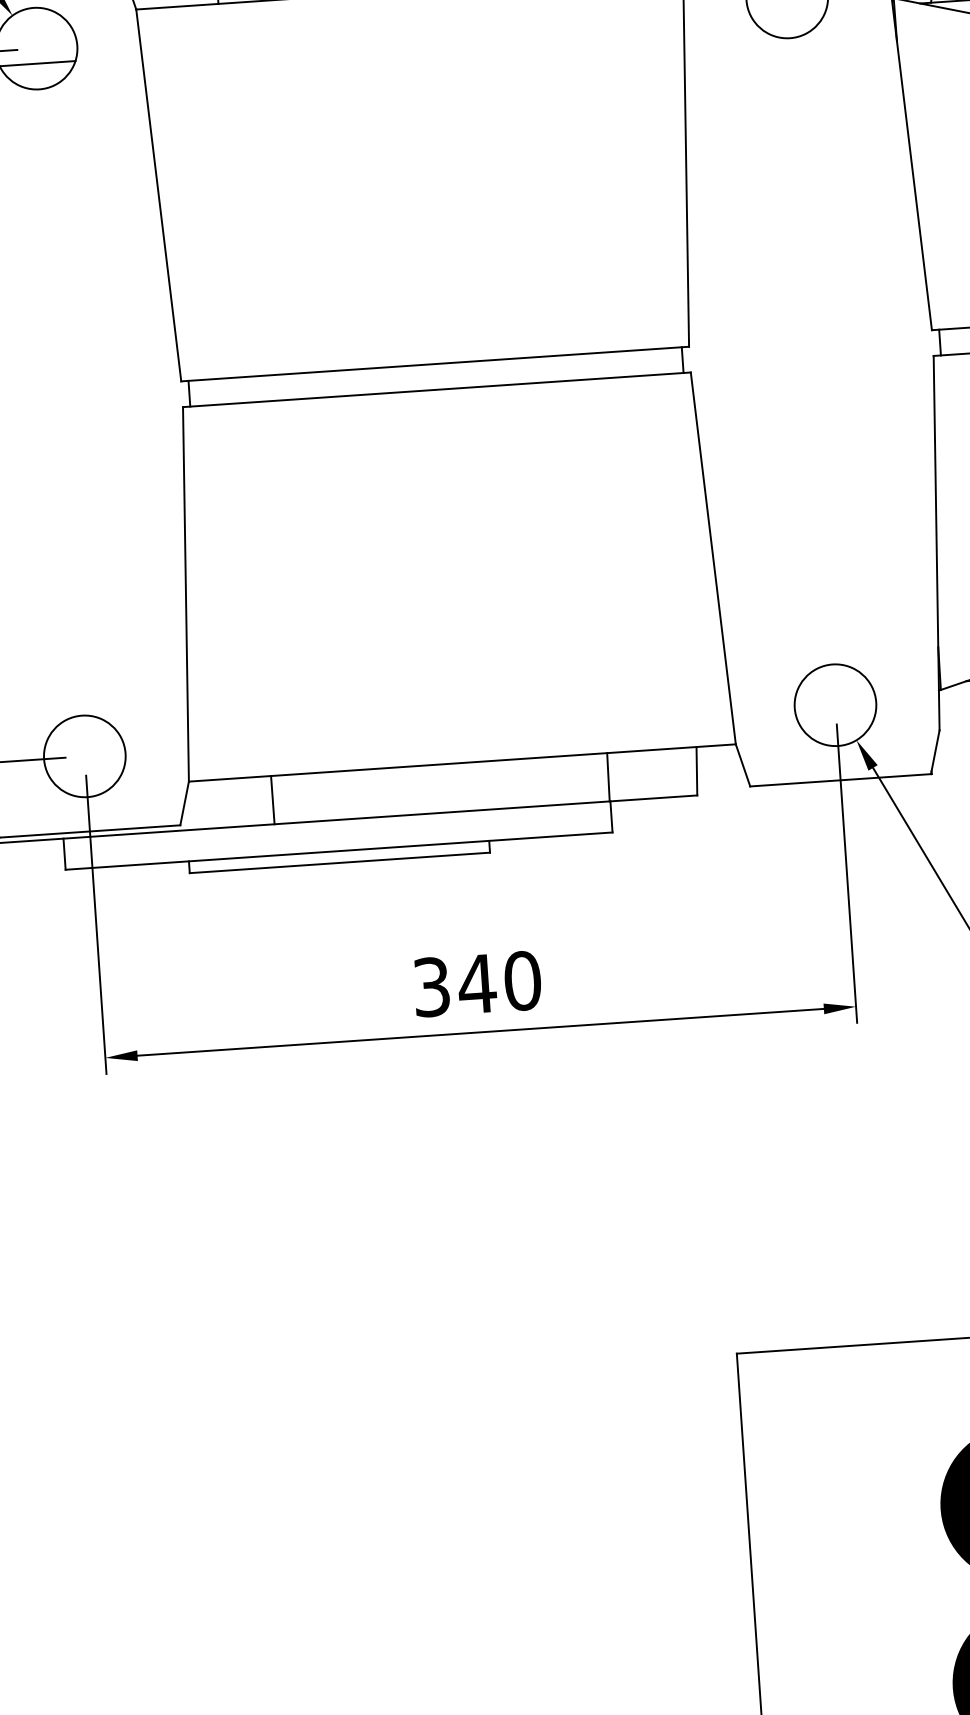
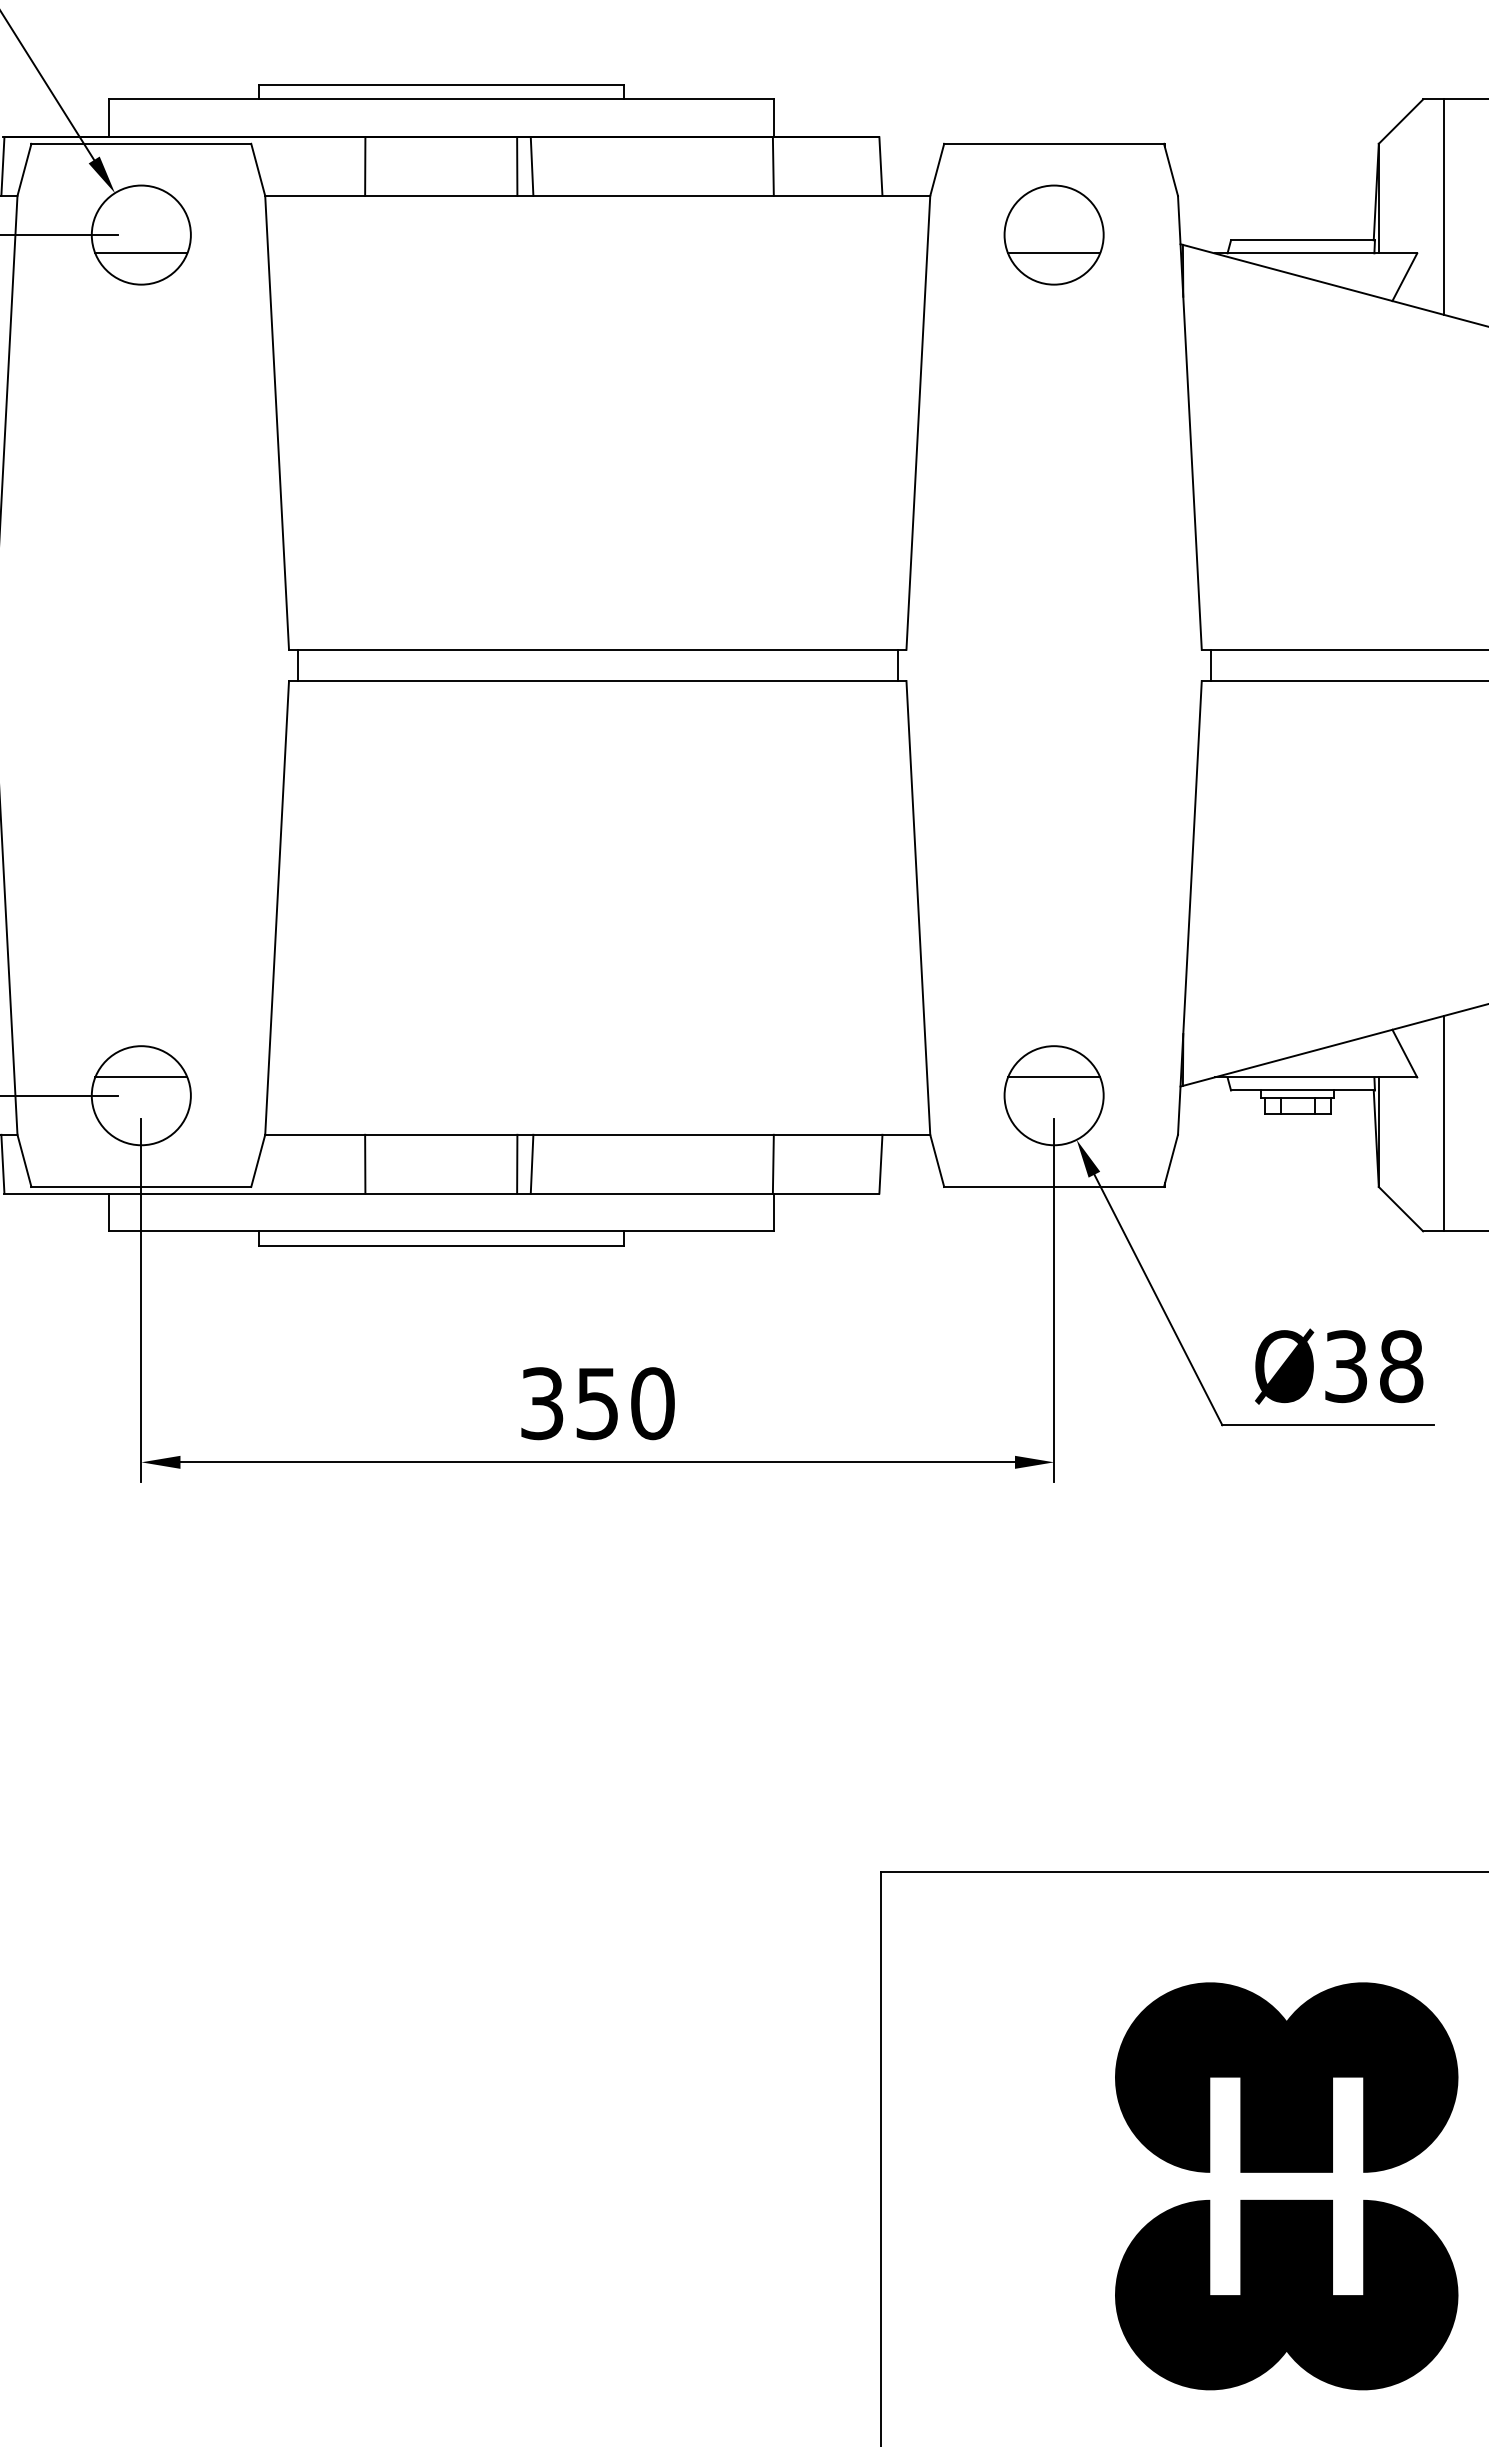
line: (788, 12) -> (1054, 253), added
line: (834, 690) -> (1054, 1077), added
line: (83, 741) -> (141, 1077), added
line: (409, 790) -> (531, 1163), added
line: (397, 791) -> (517, 1163), added
text: (477, 984) -> (597, 1404), 340 -> 350

